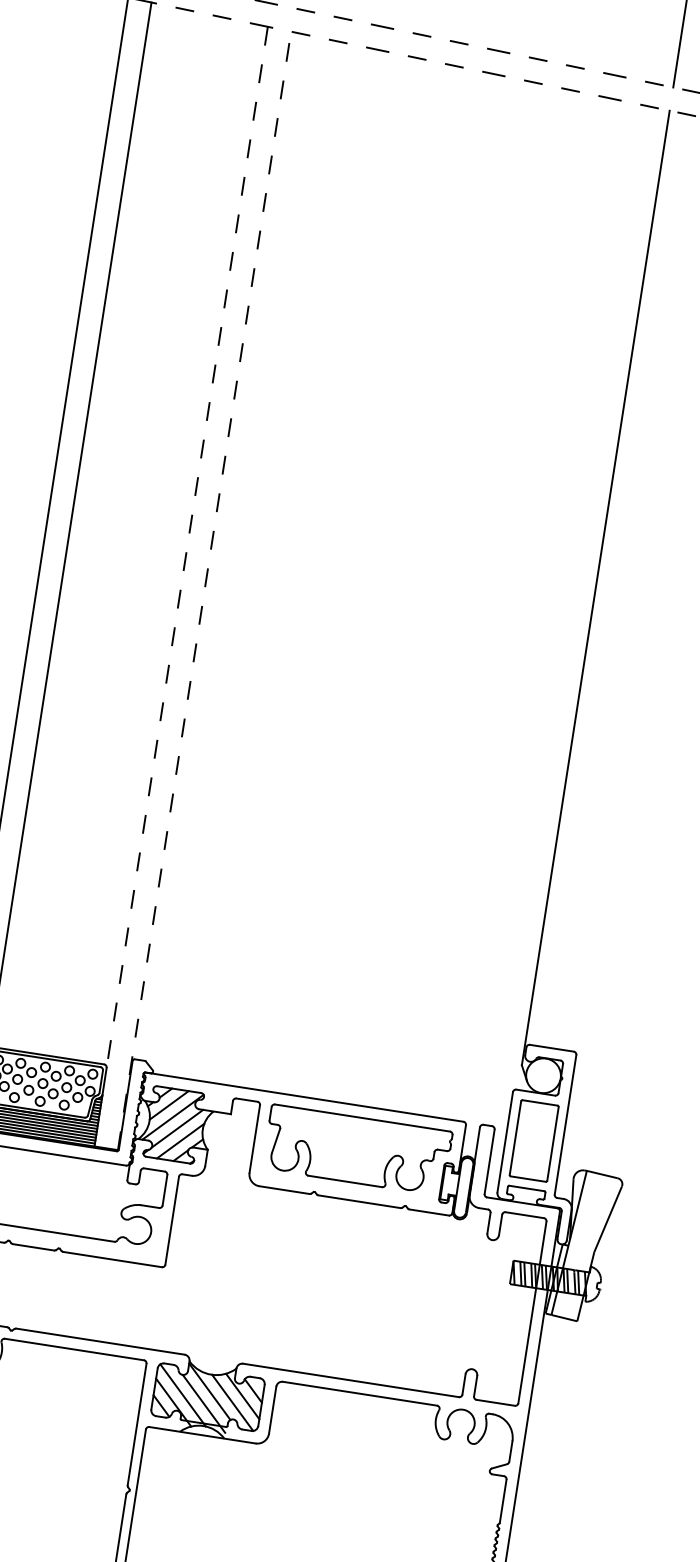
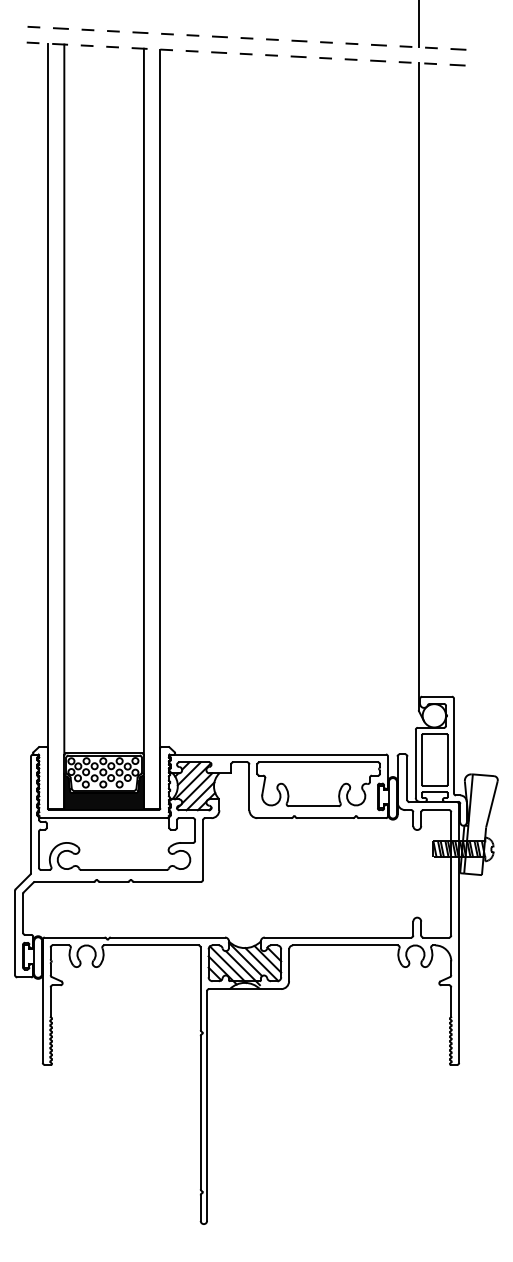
line: (186, 547) -> (143, 402), dashed -> solid
line: (203, 591) -> (159, 429), dashed -> solid

